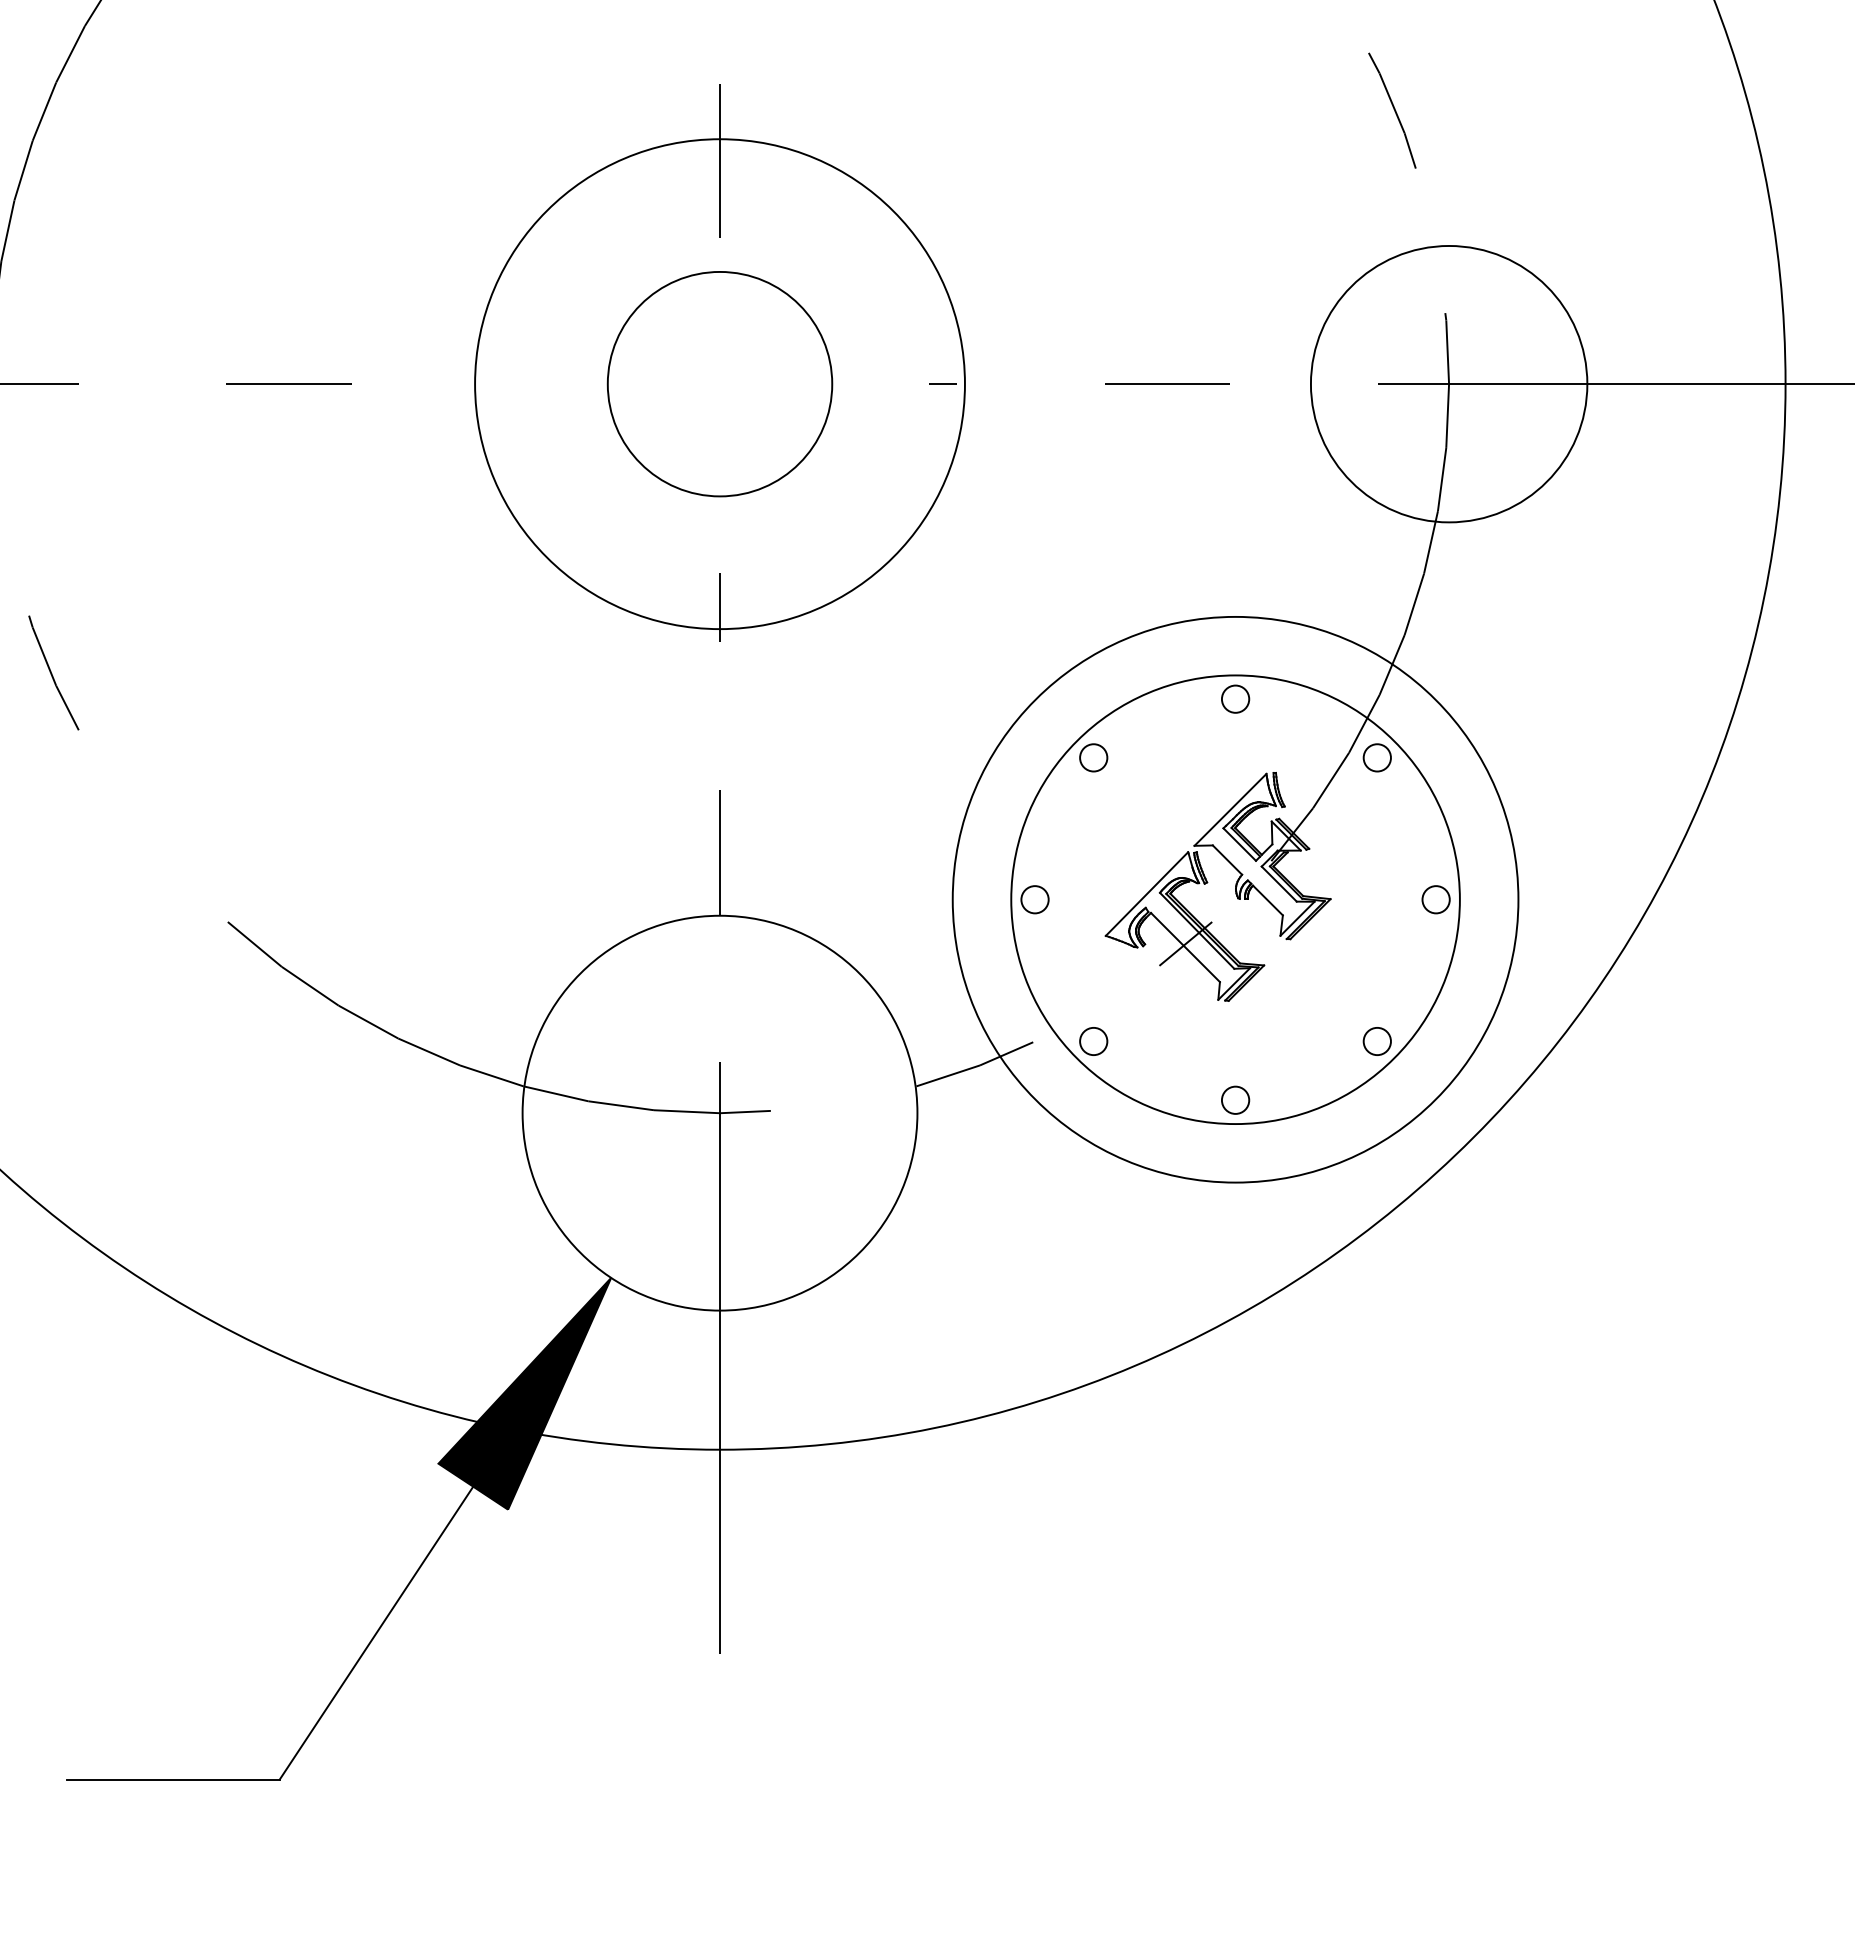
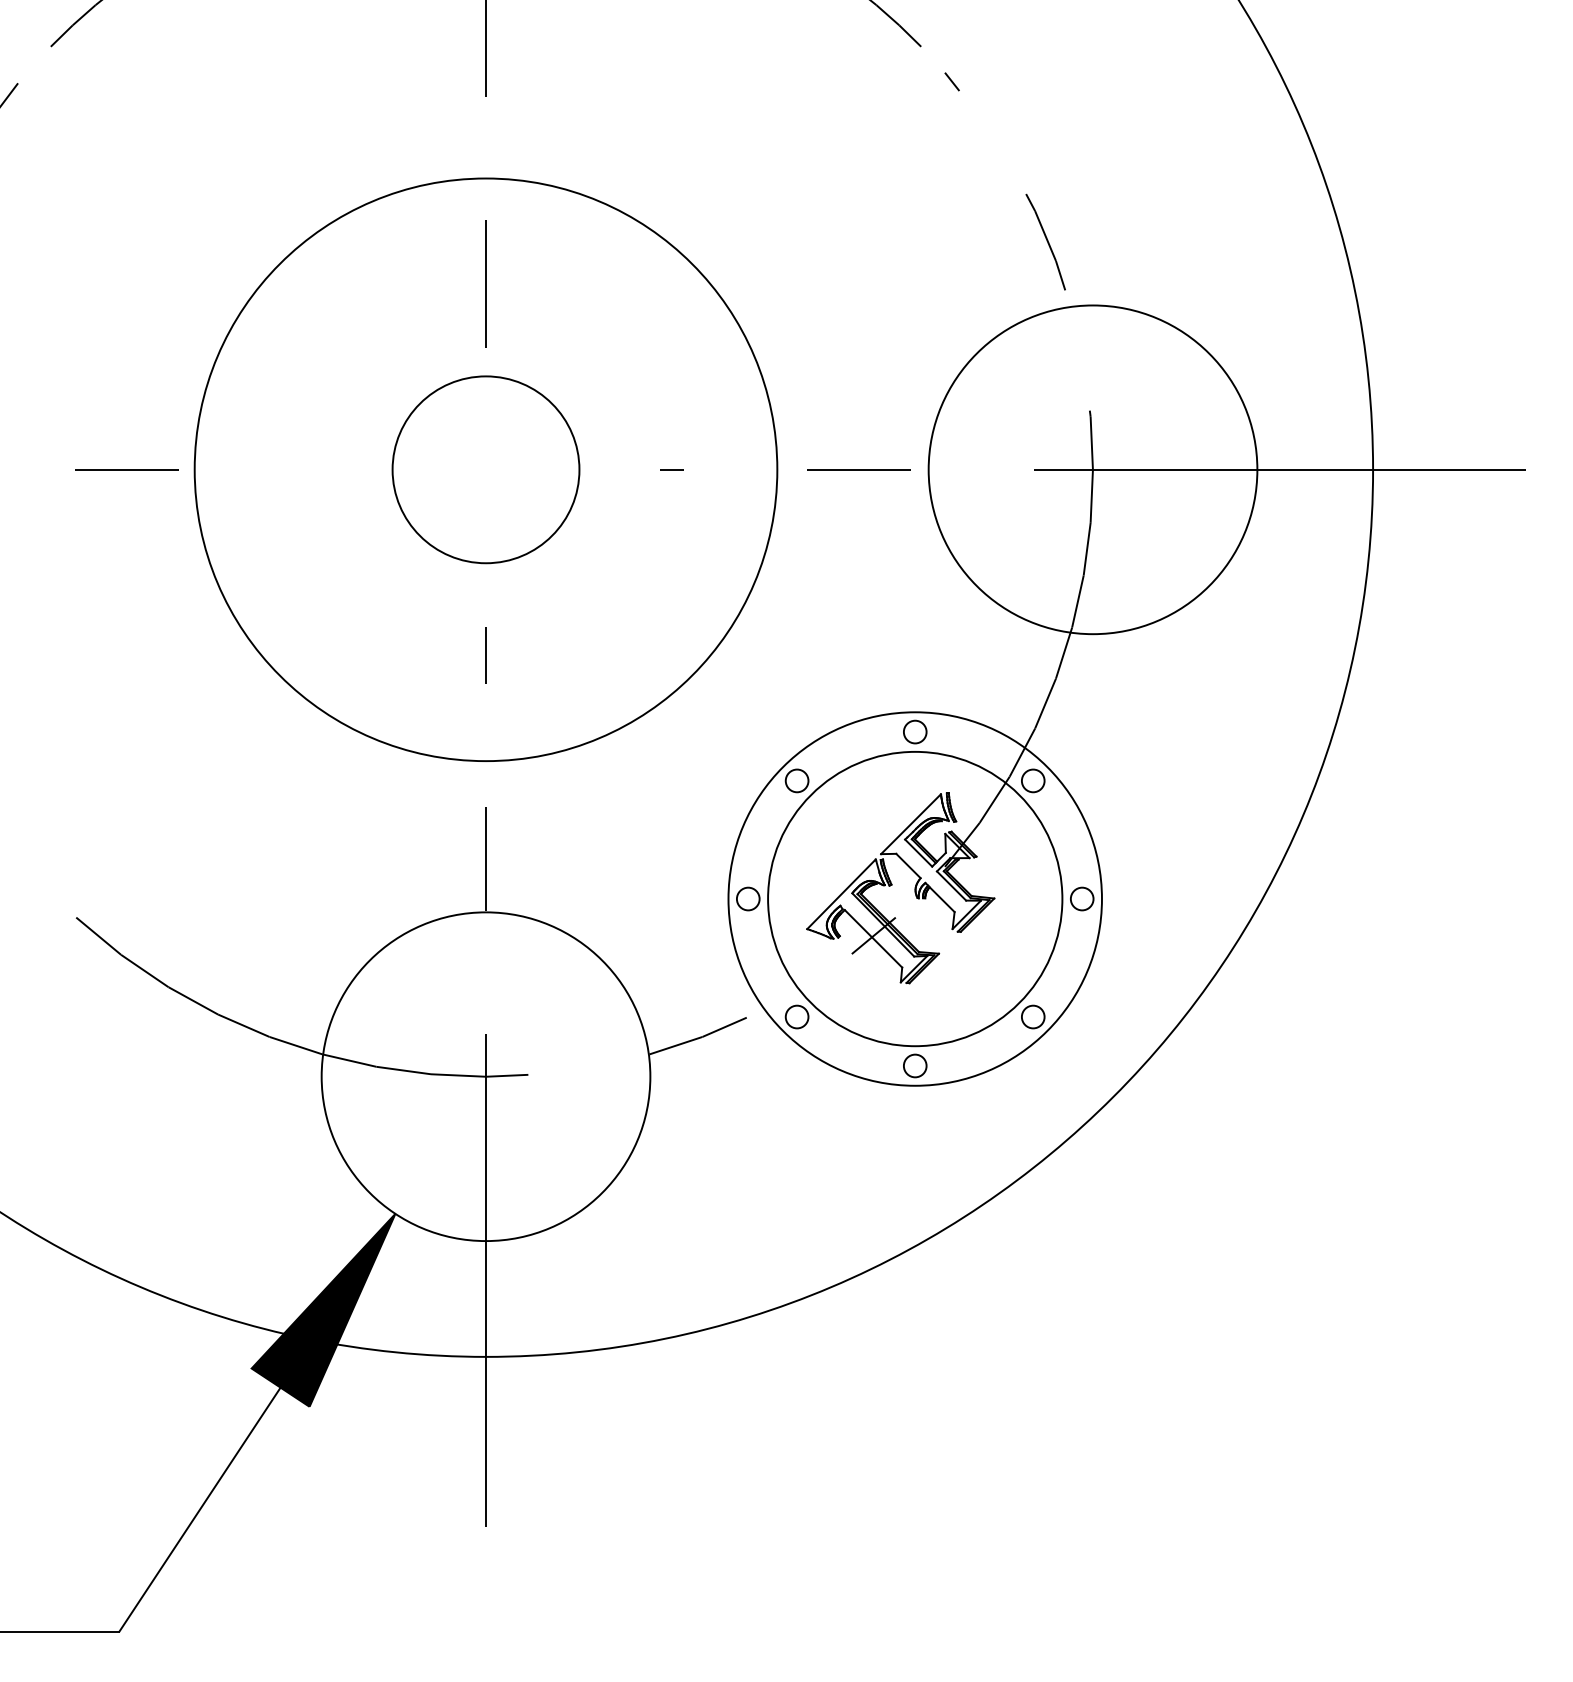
circle: (719, 383) -> (485, 469), size x1.43
circle: (1448, 383) -> (1092, 469), size x1.43
circle: (1235, 899) -> (915, 898), size x0.62

